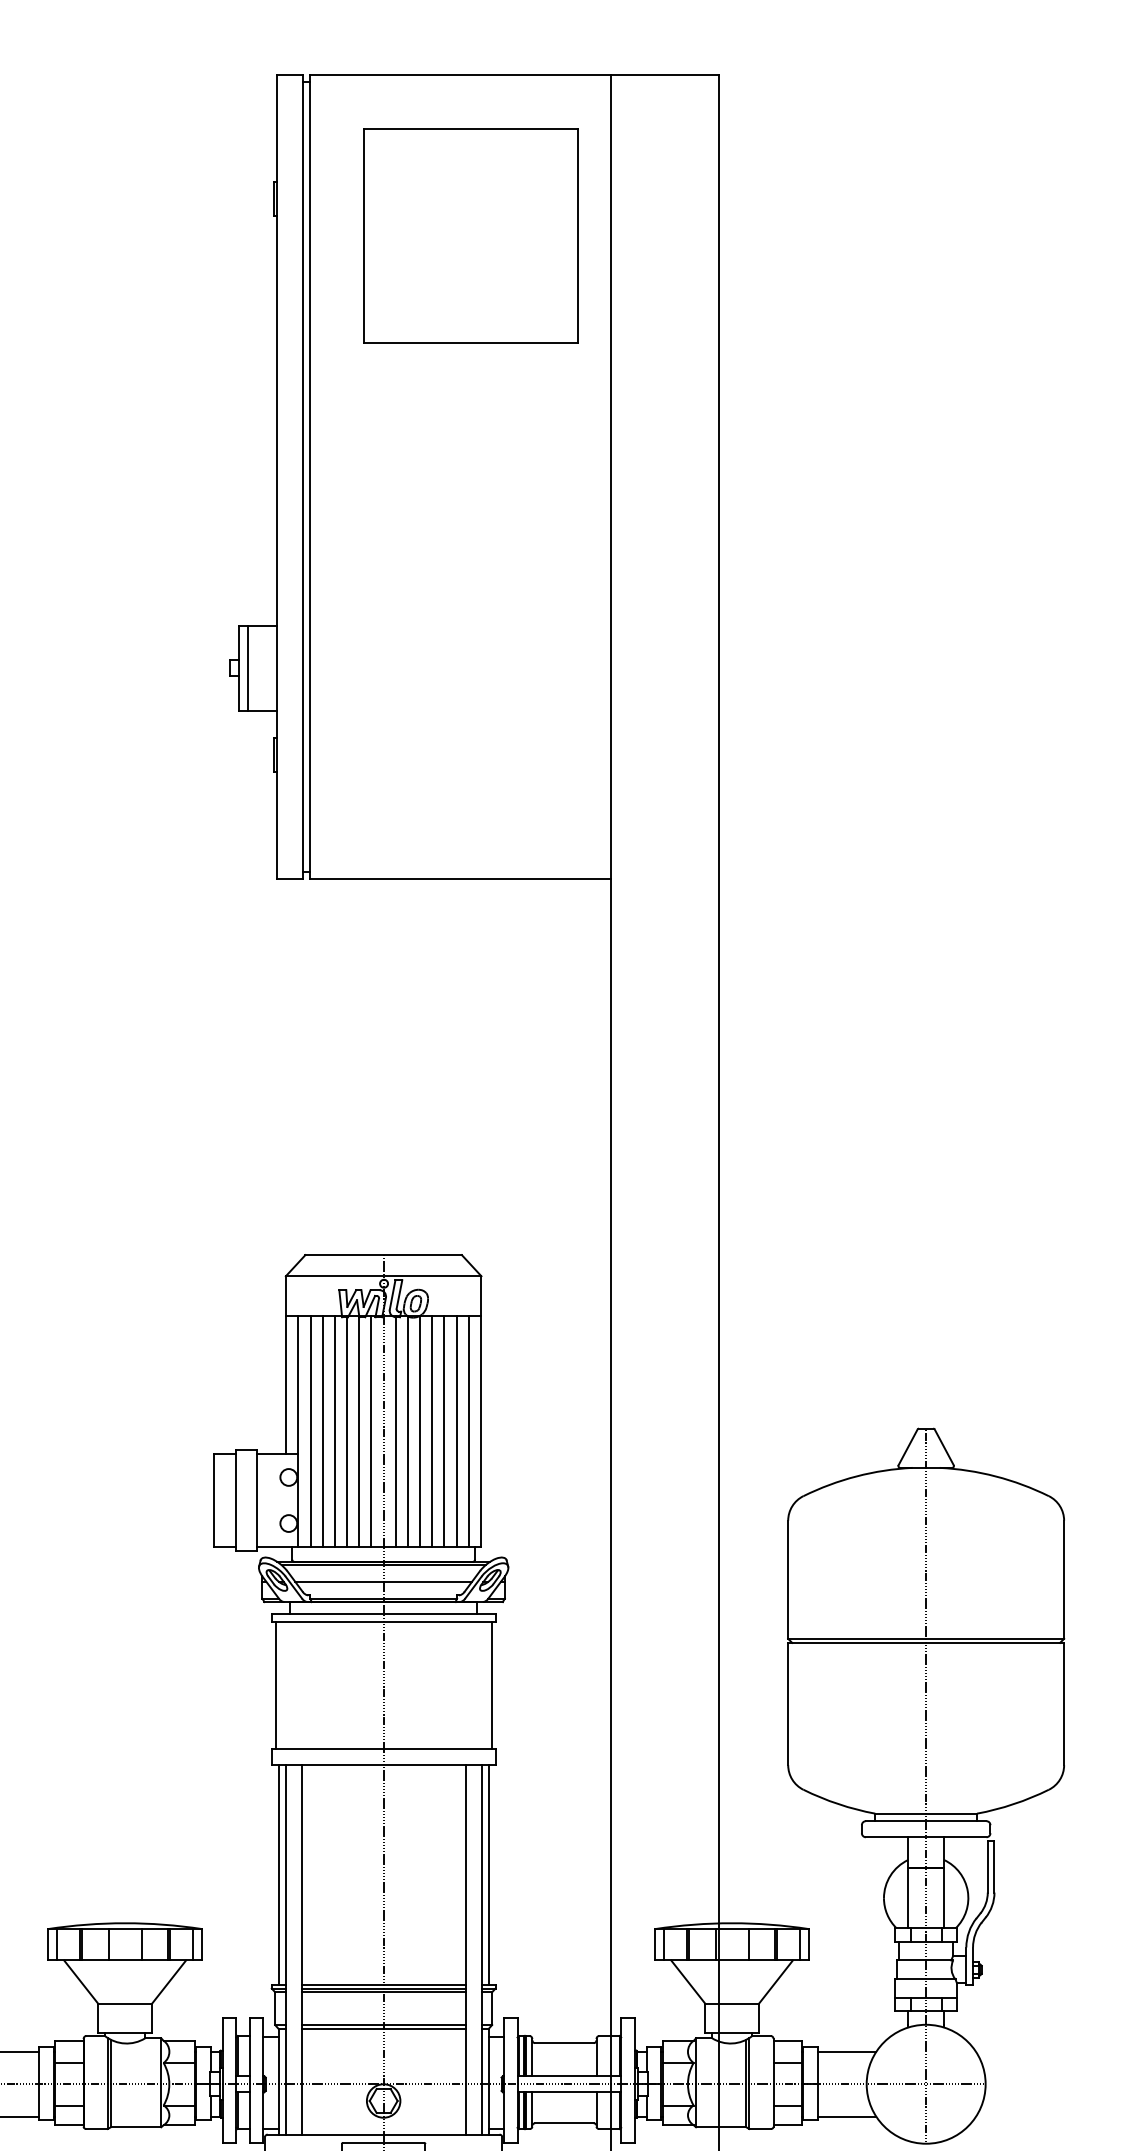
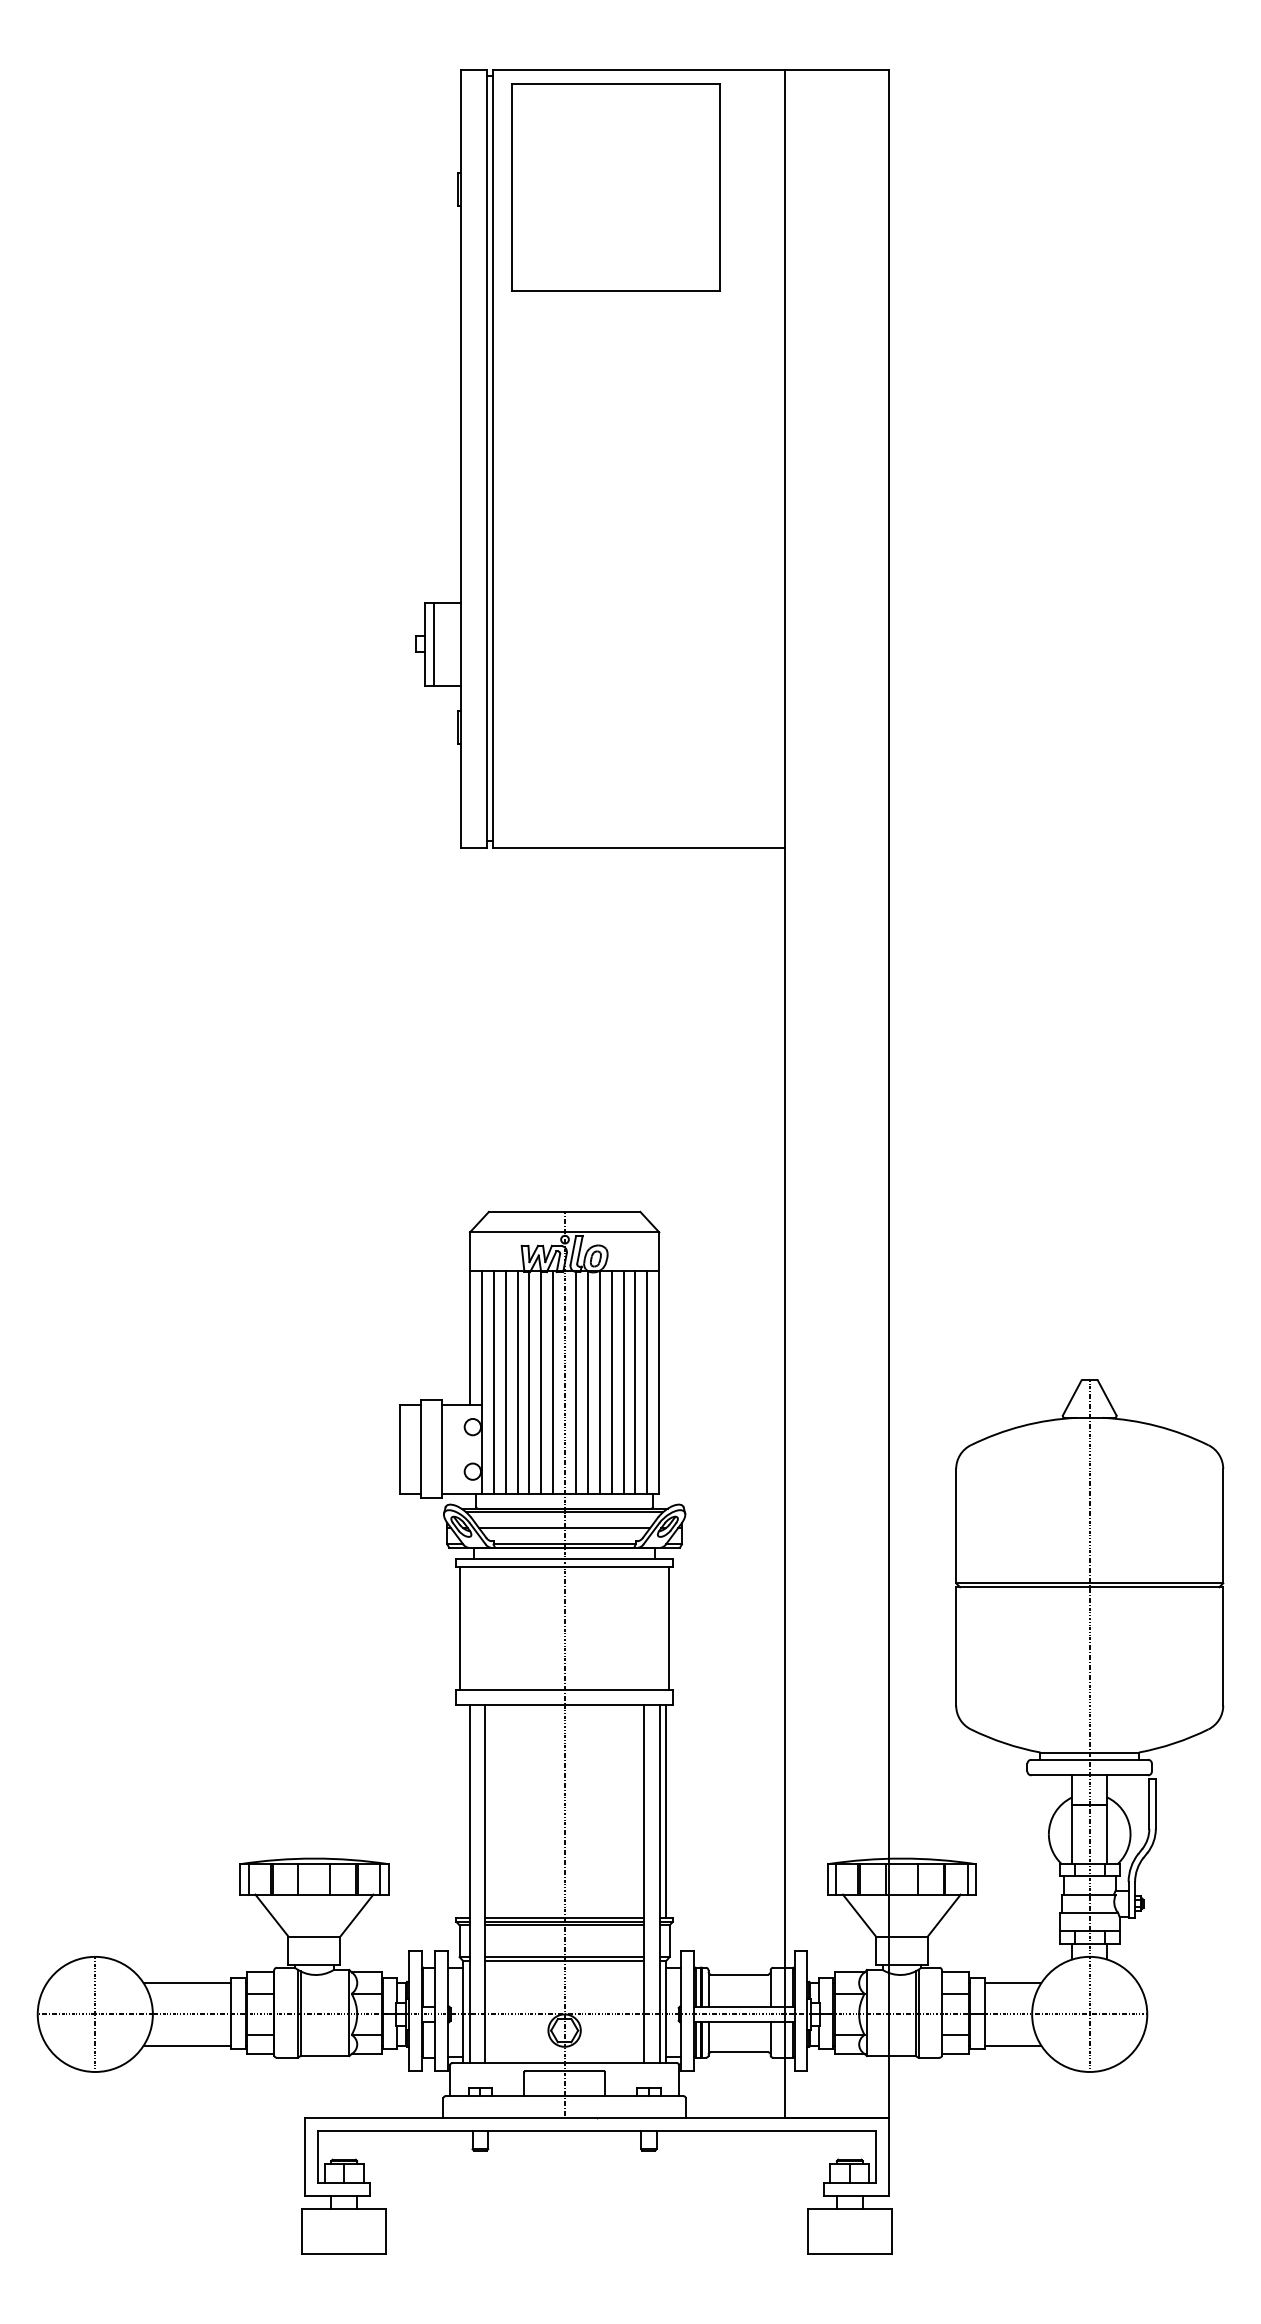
part: (470, 235) -> (615, 187), moved
line: (278, 1874) -> (462, 1811), removed

